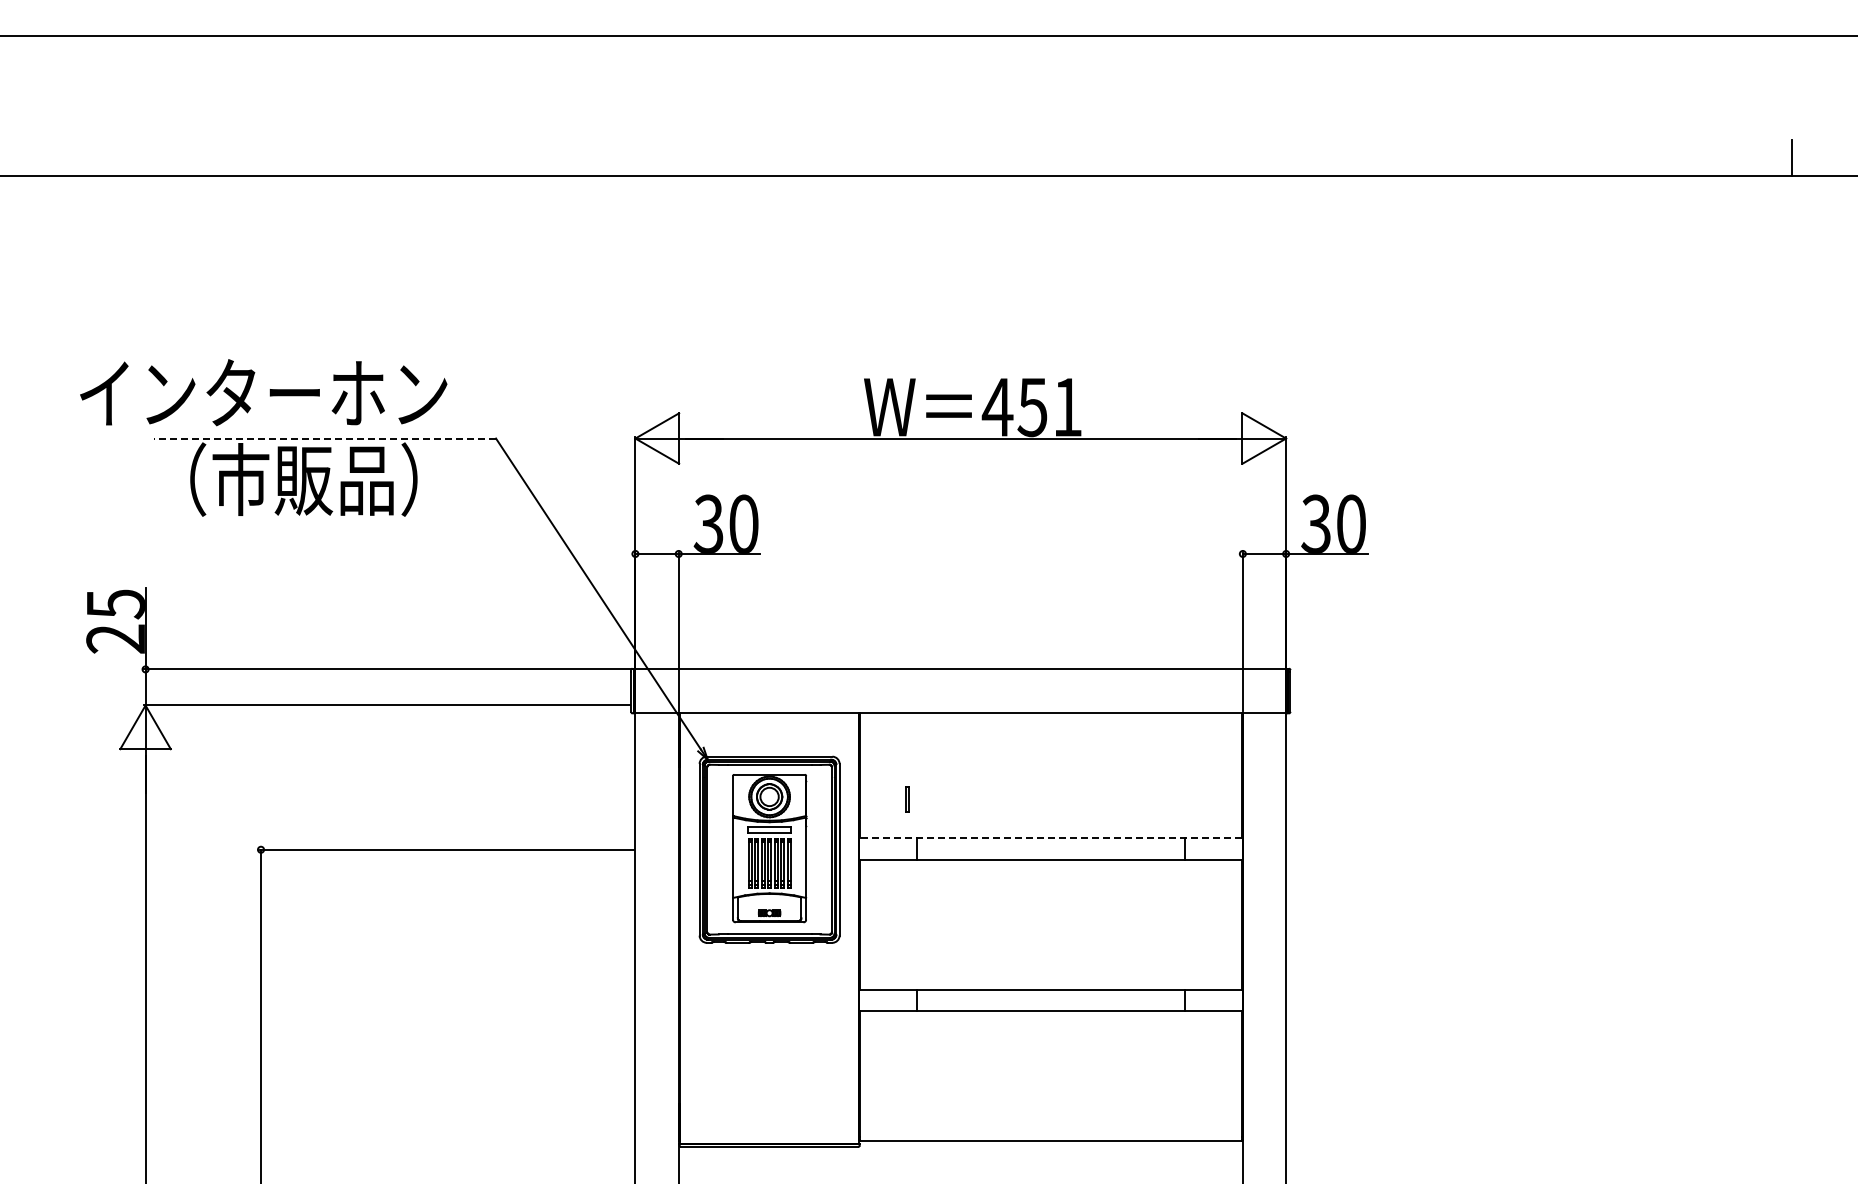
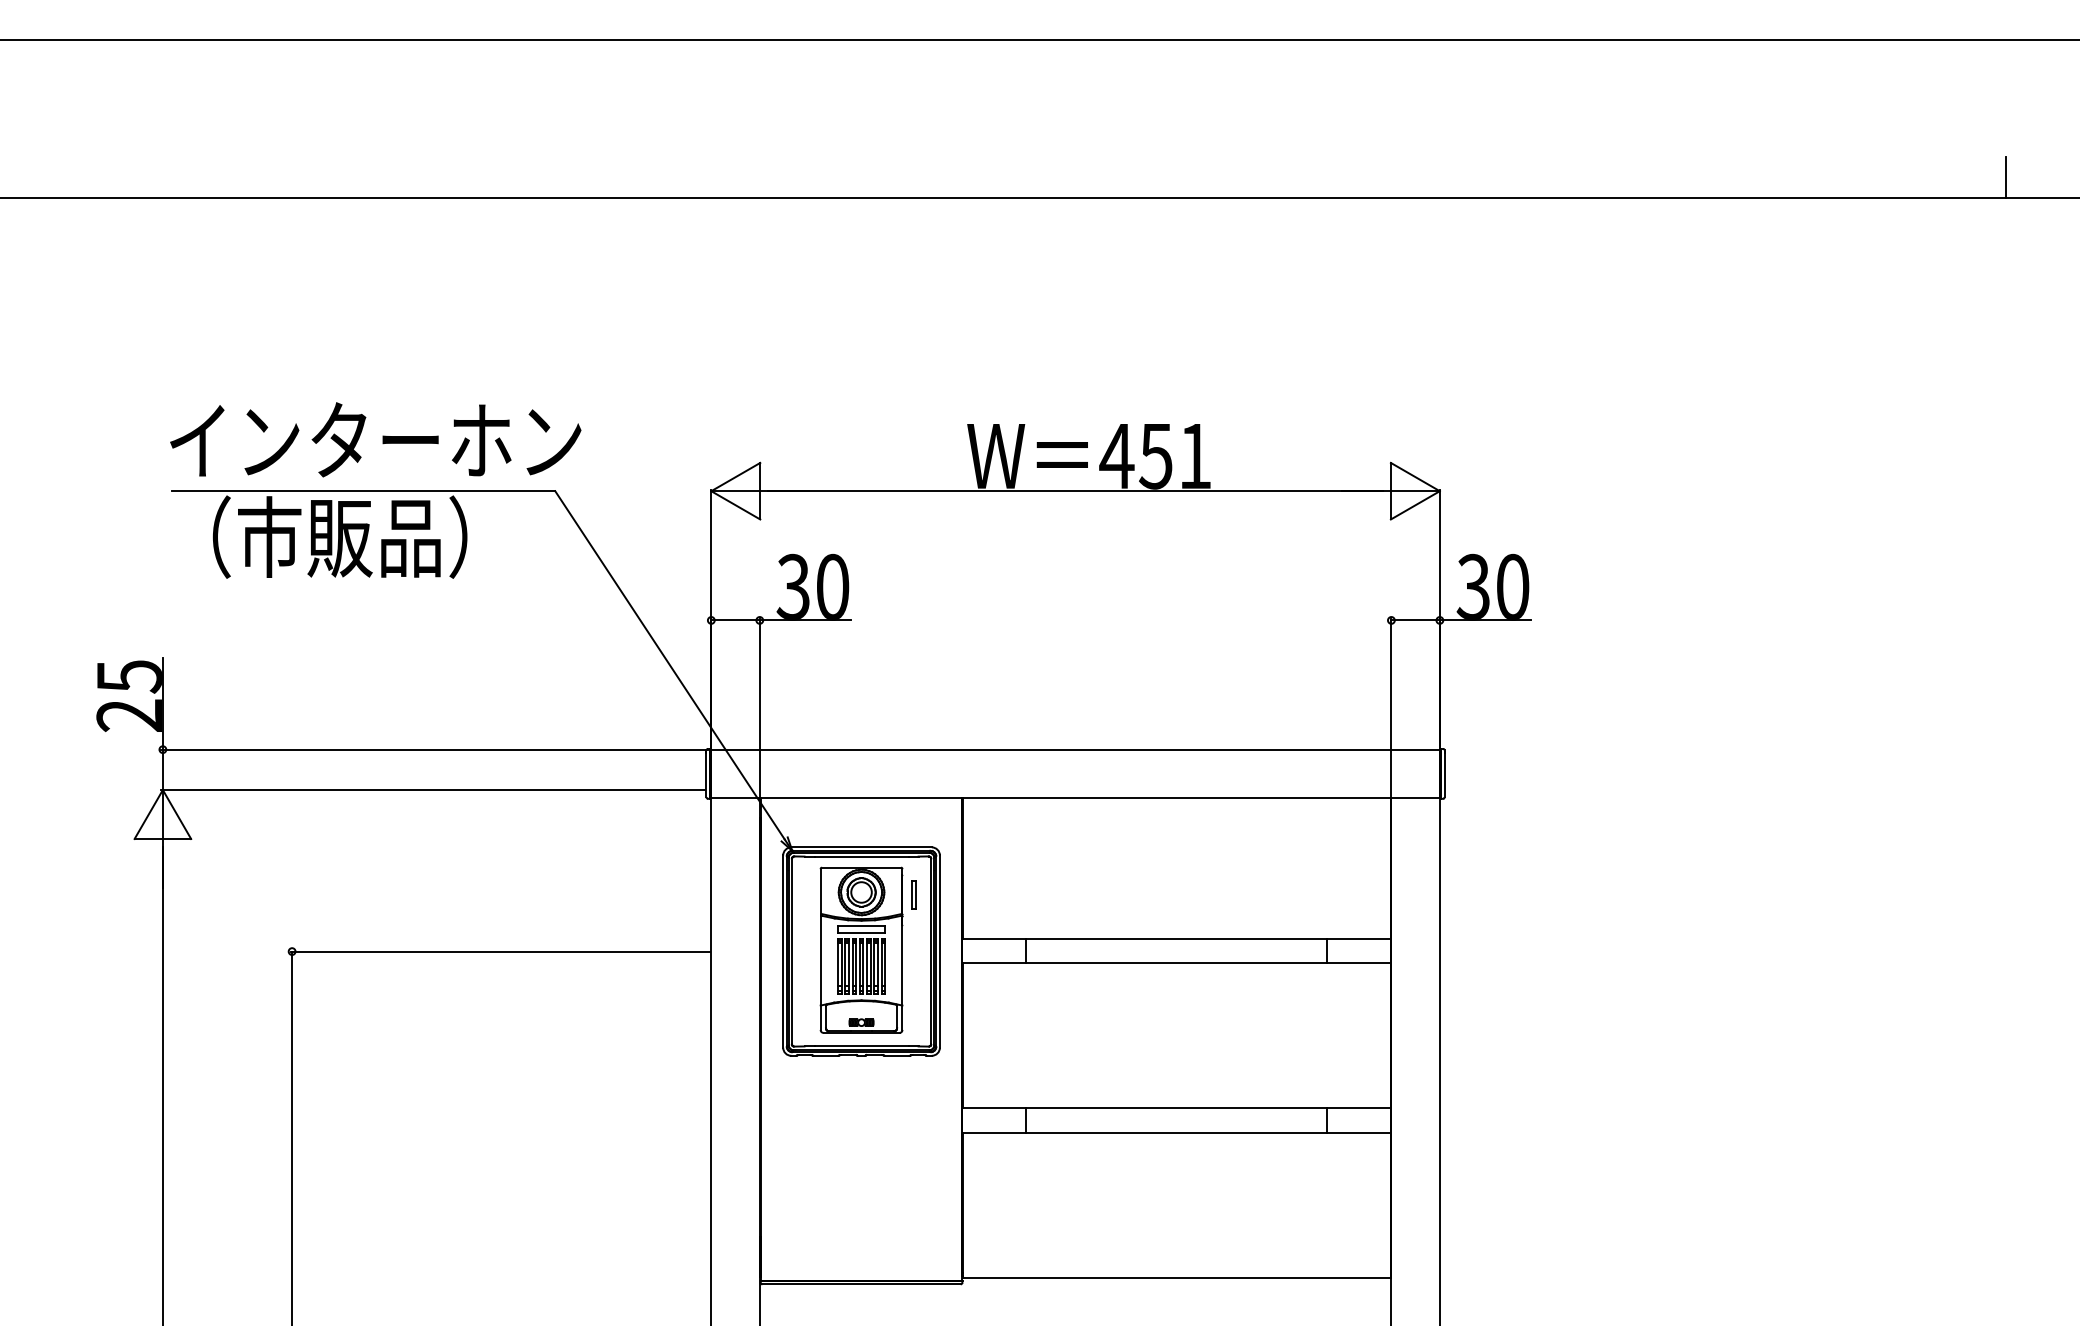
text: (263, 392) -> (375, 439), moved
line: (324, 438) -> (363, 491), dashed -> solid
line: (906, 799) -> (912, 895), moved
line: (1050, 838) -> (1176, 938), dashed -> solid

